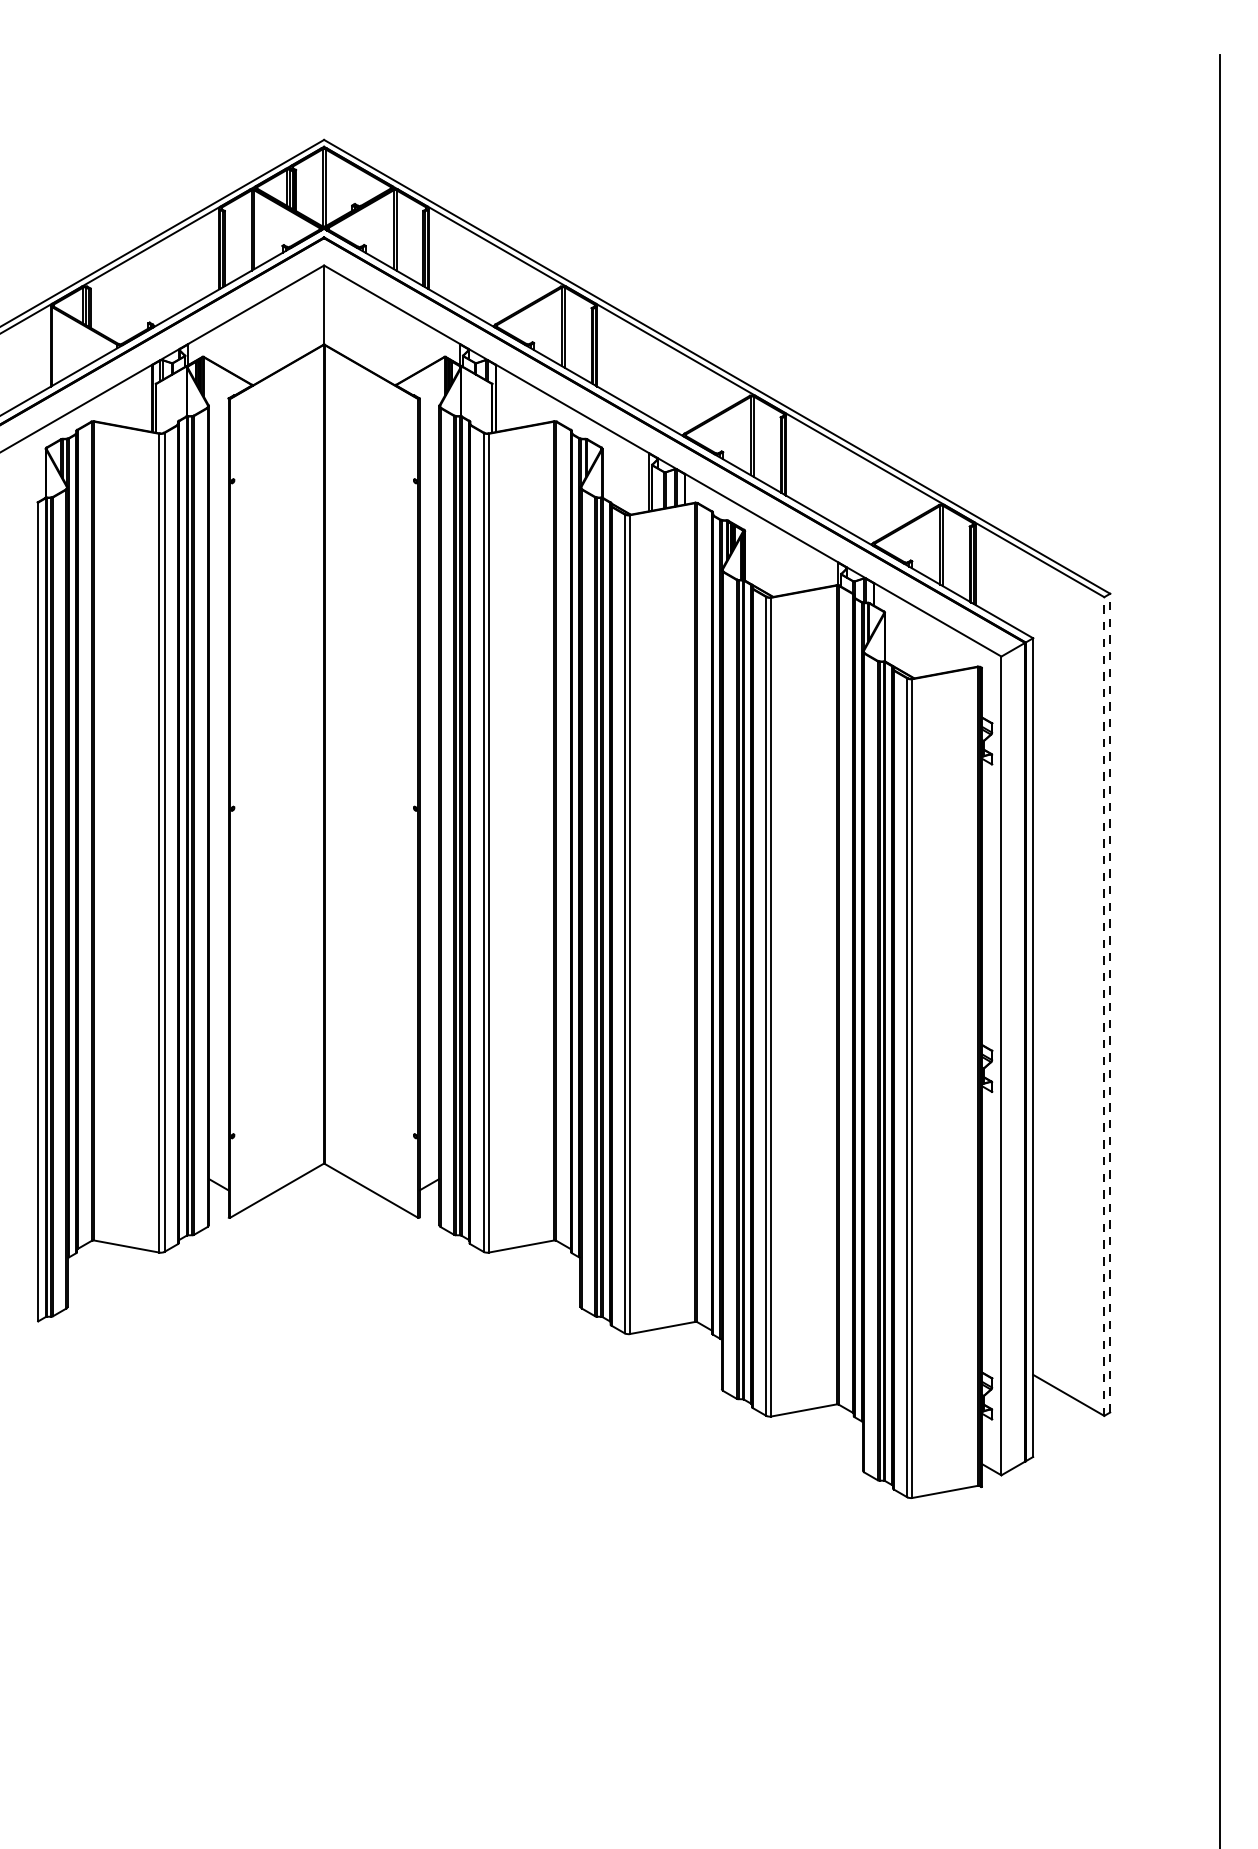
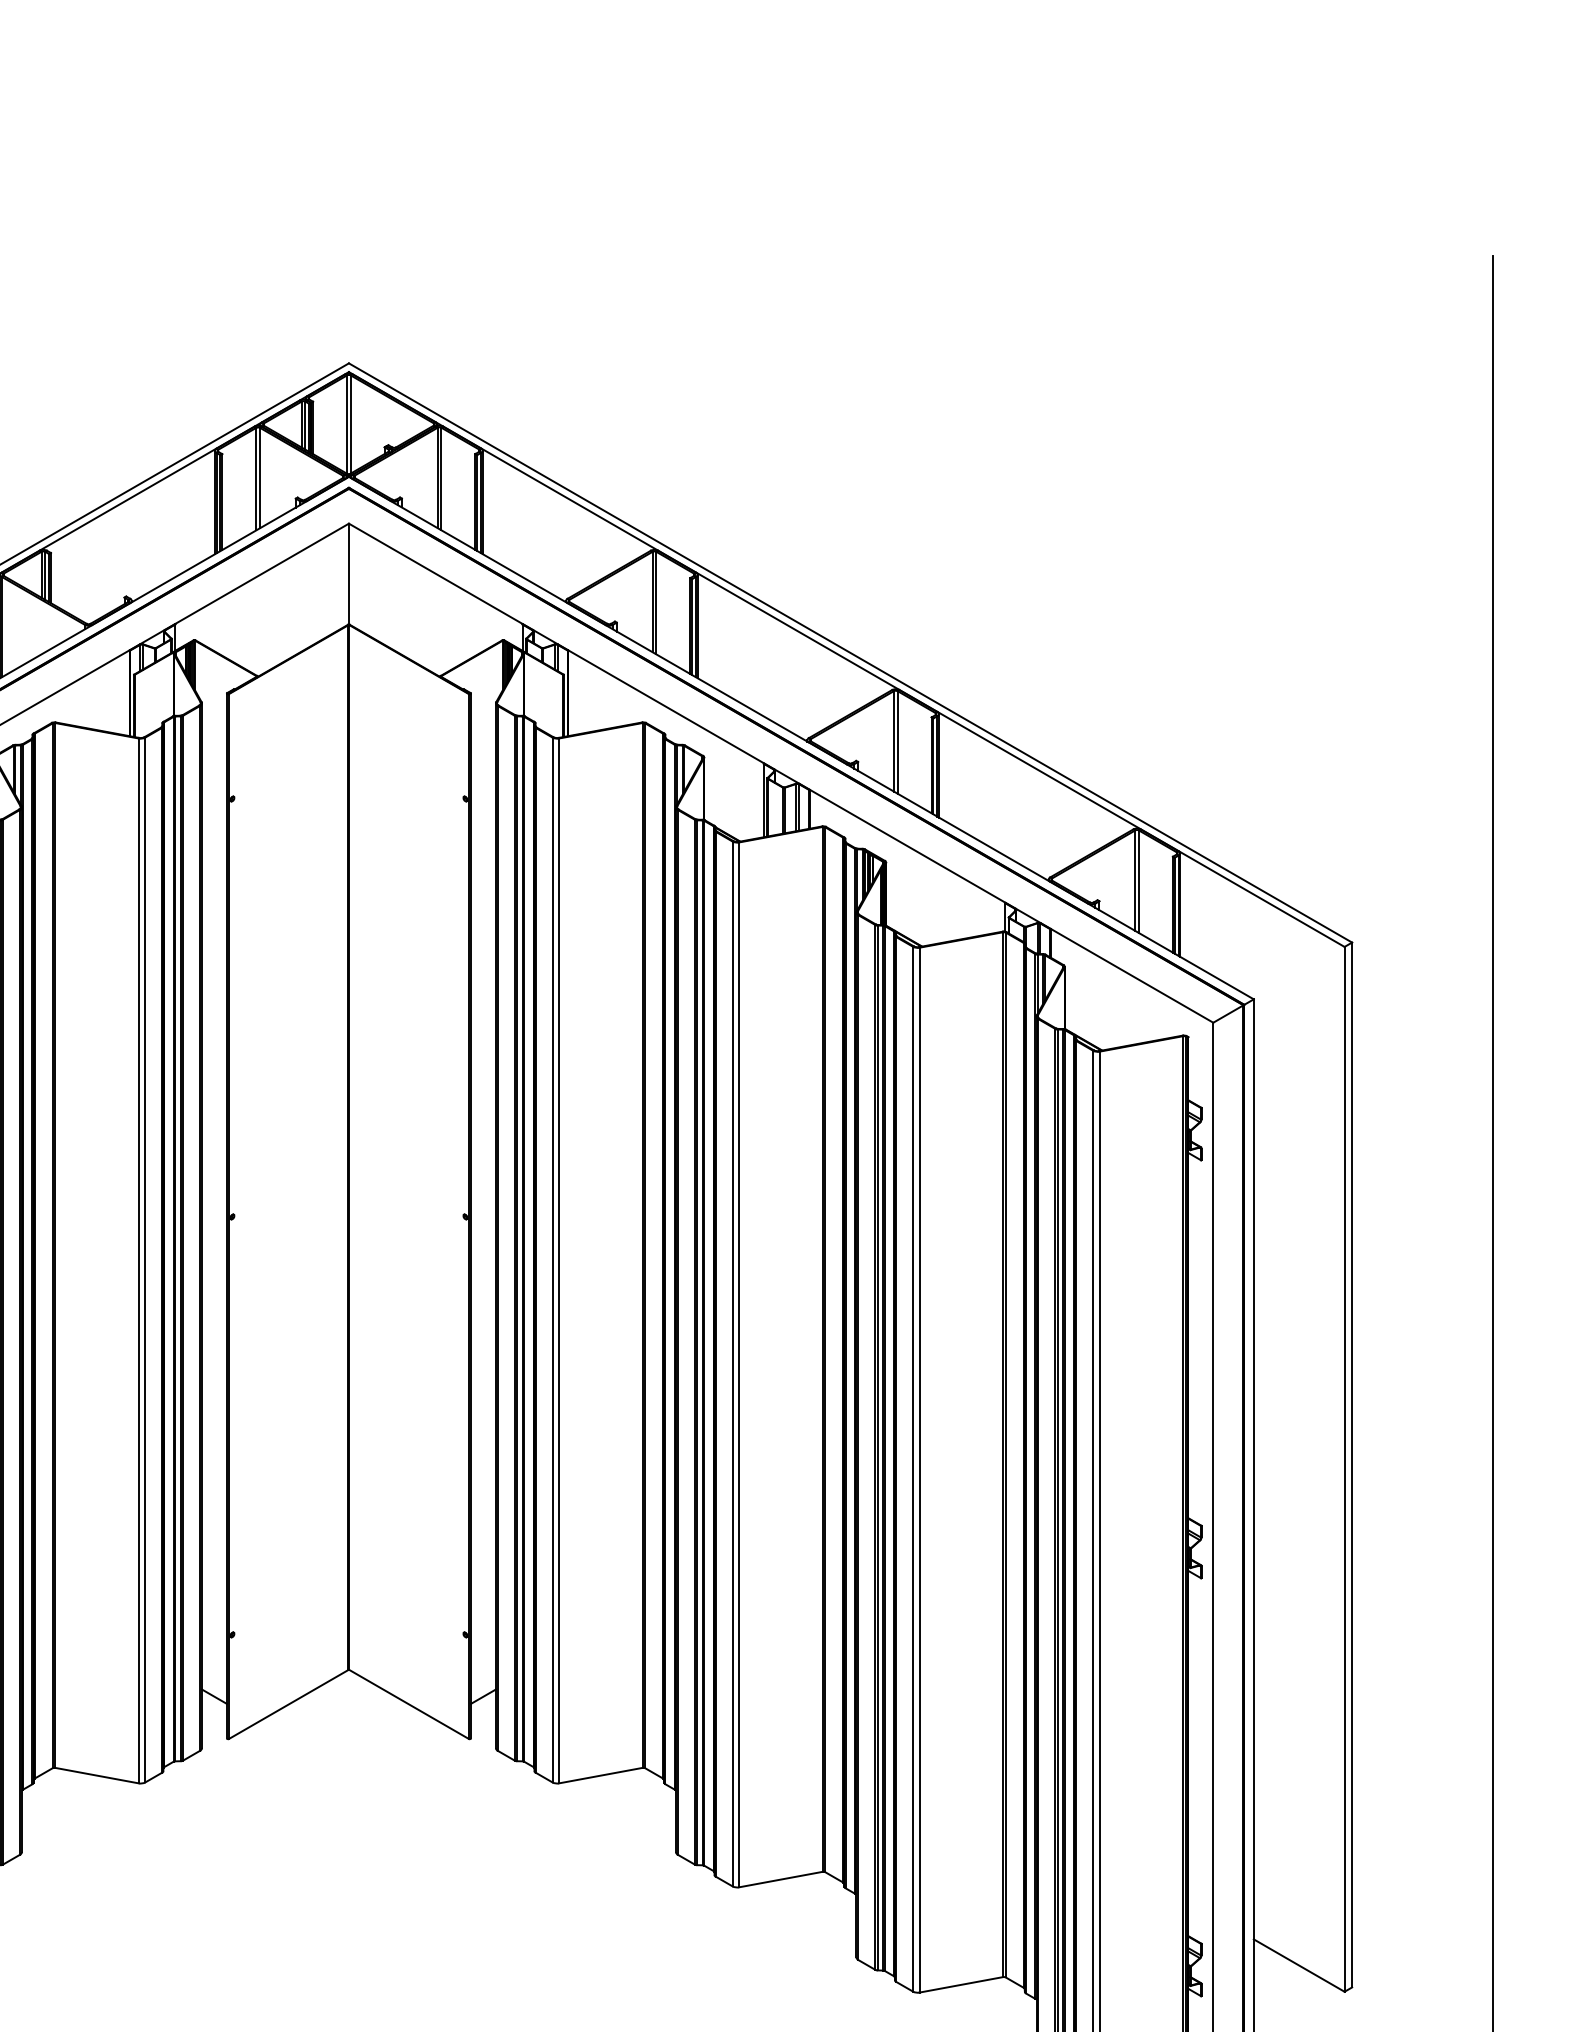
line: (1110, 1002) -> (1352, 1464), dashed -> solid
line: (1104, 1006) -> (1344, 1469), dashed -> solid

